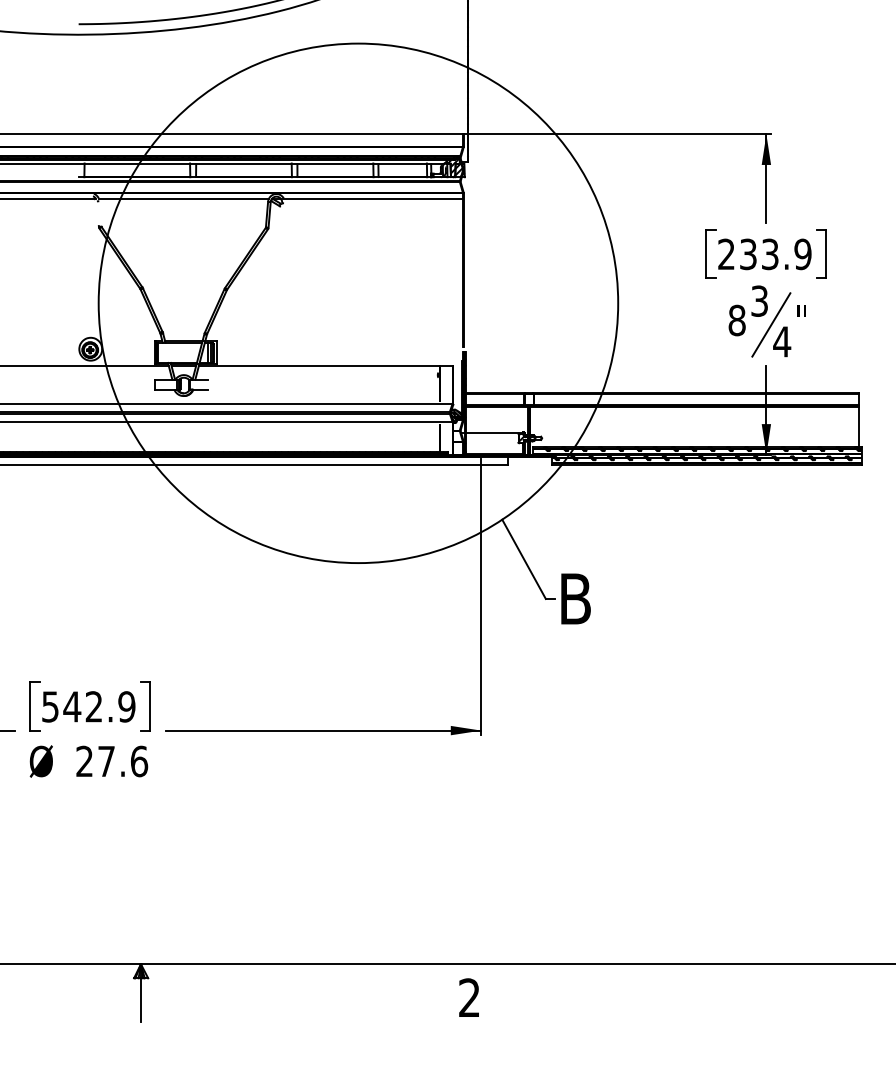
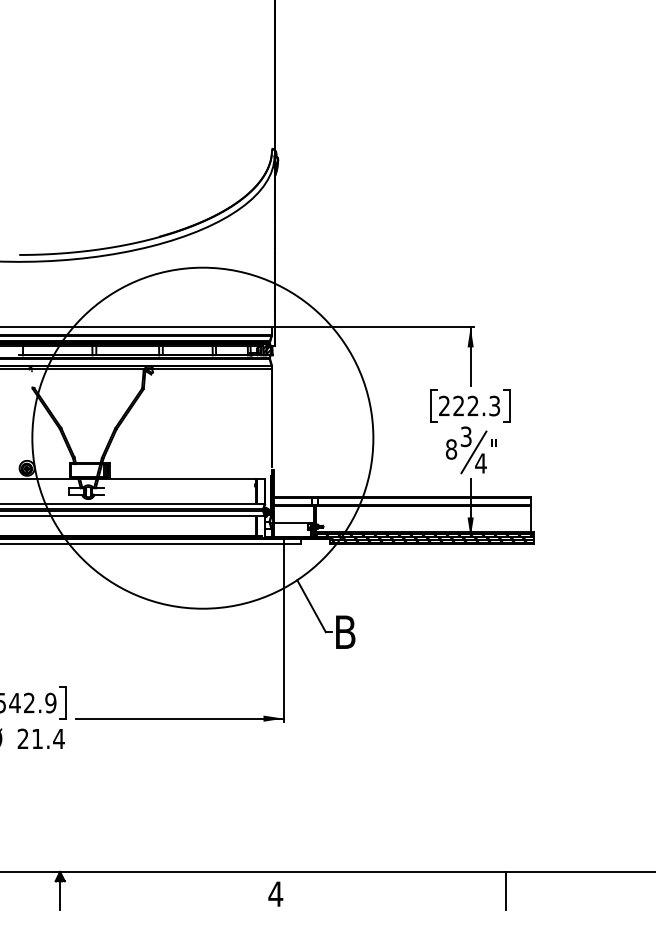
text: (775, 253) -> (476, 405), 233.9 -> 222.3
text: (123, 760) -> (48, 738), 27.6 -> 21.4
line: (819, 992) -> (505, 890), added
text: (469, 996) -> (275, 893), 2 -> 4

